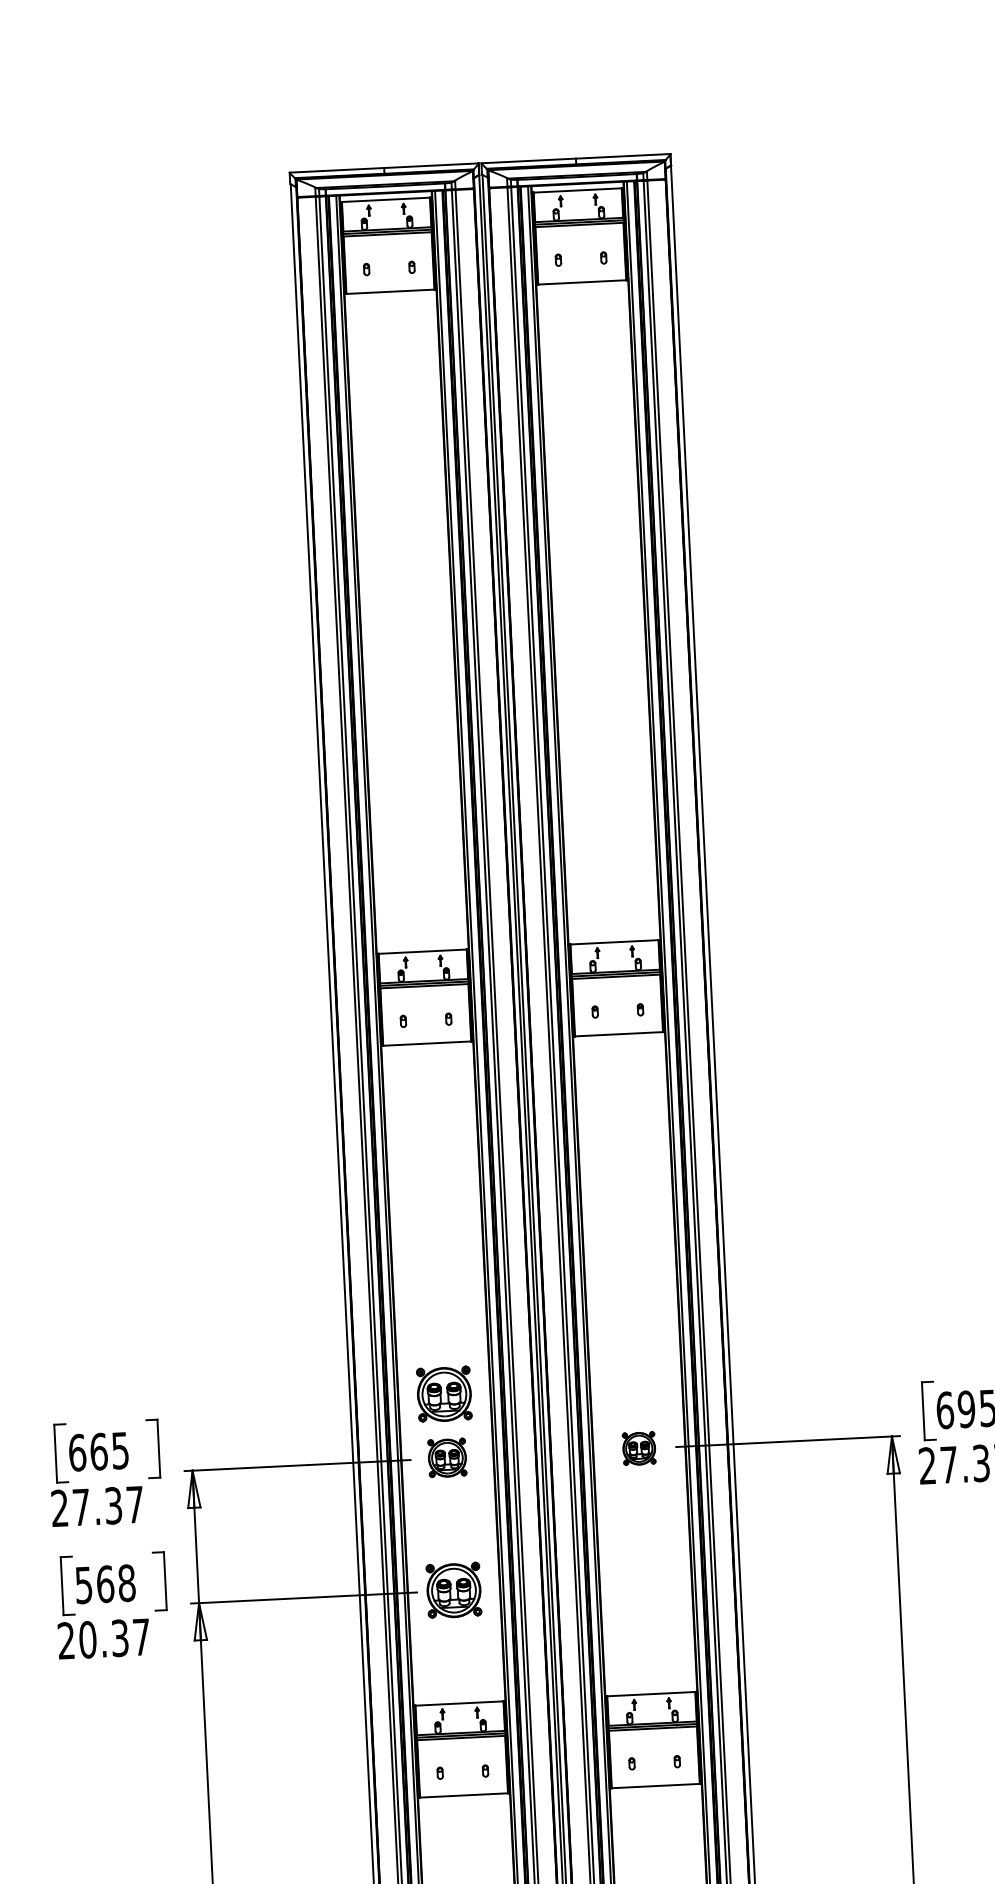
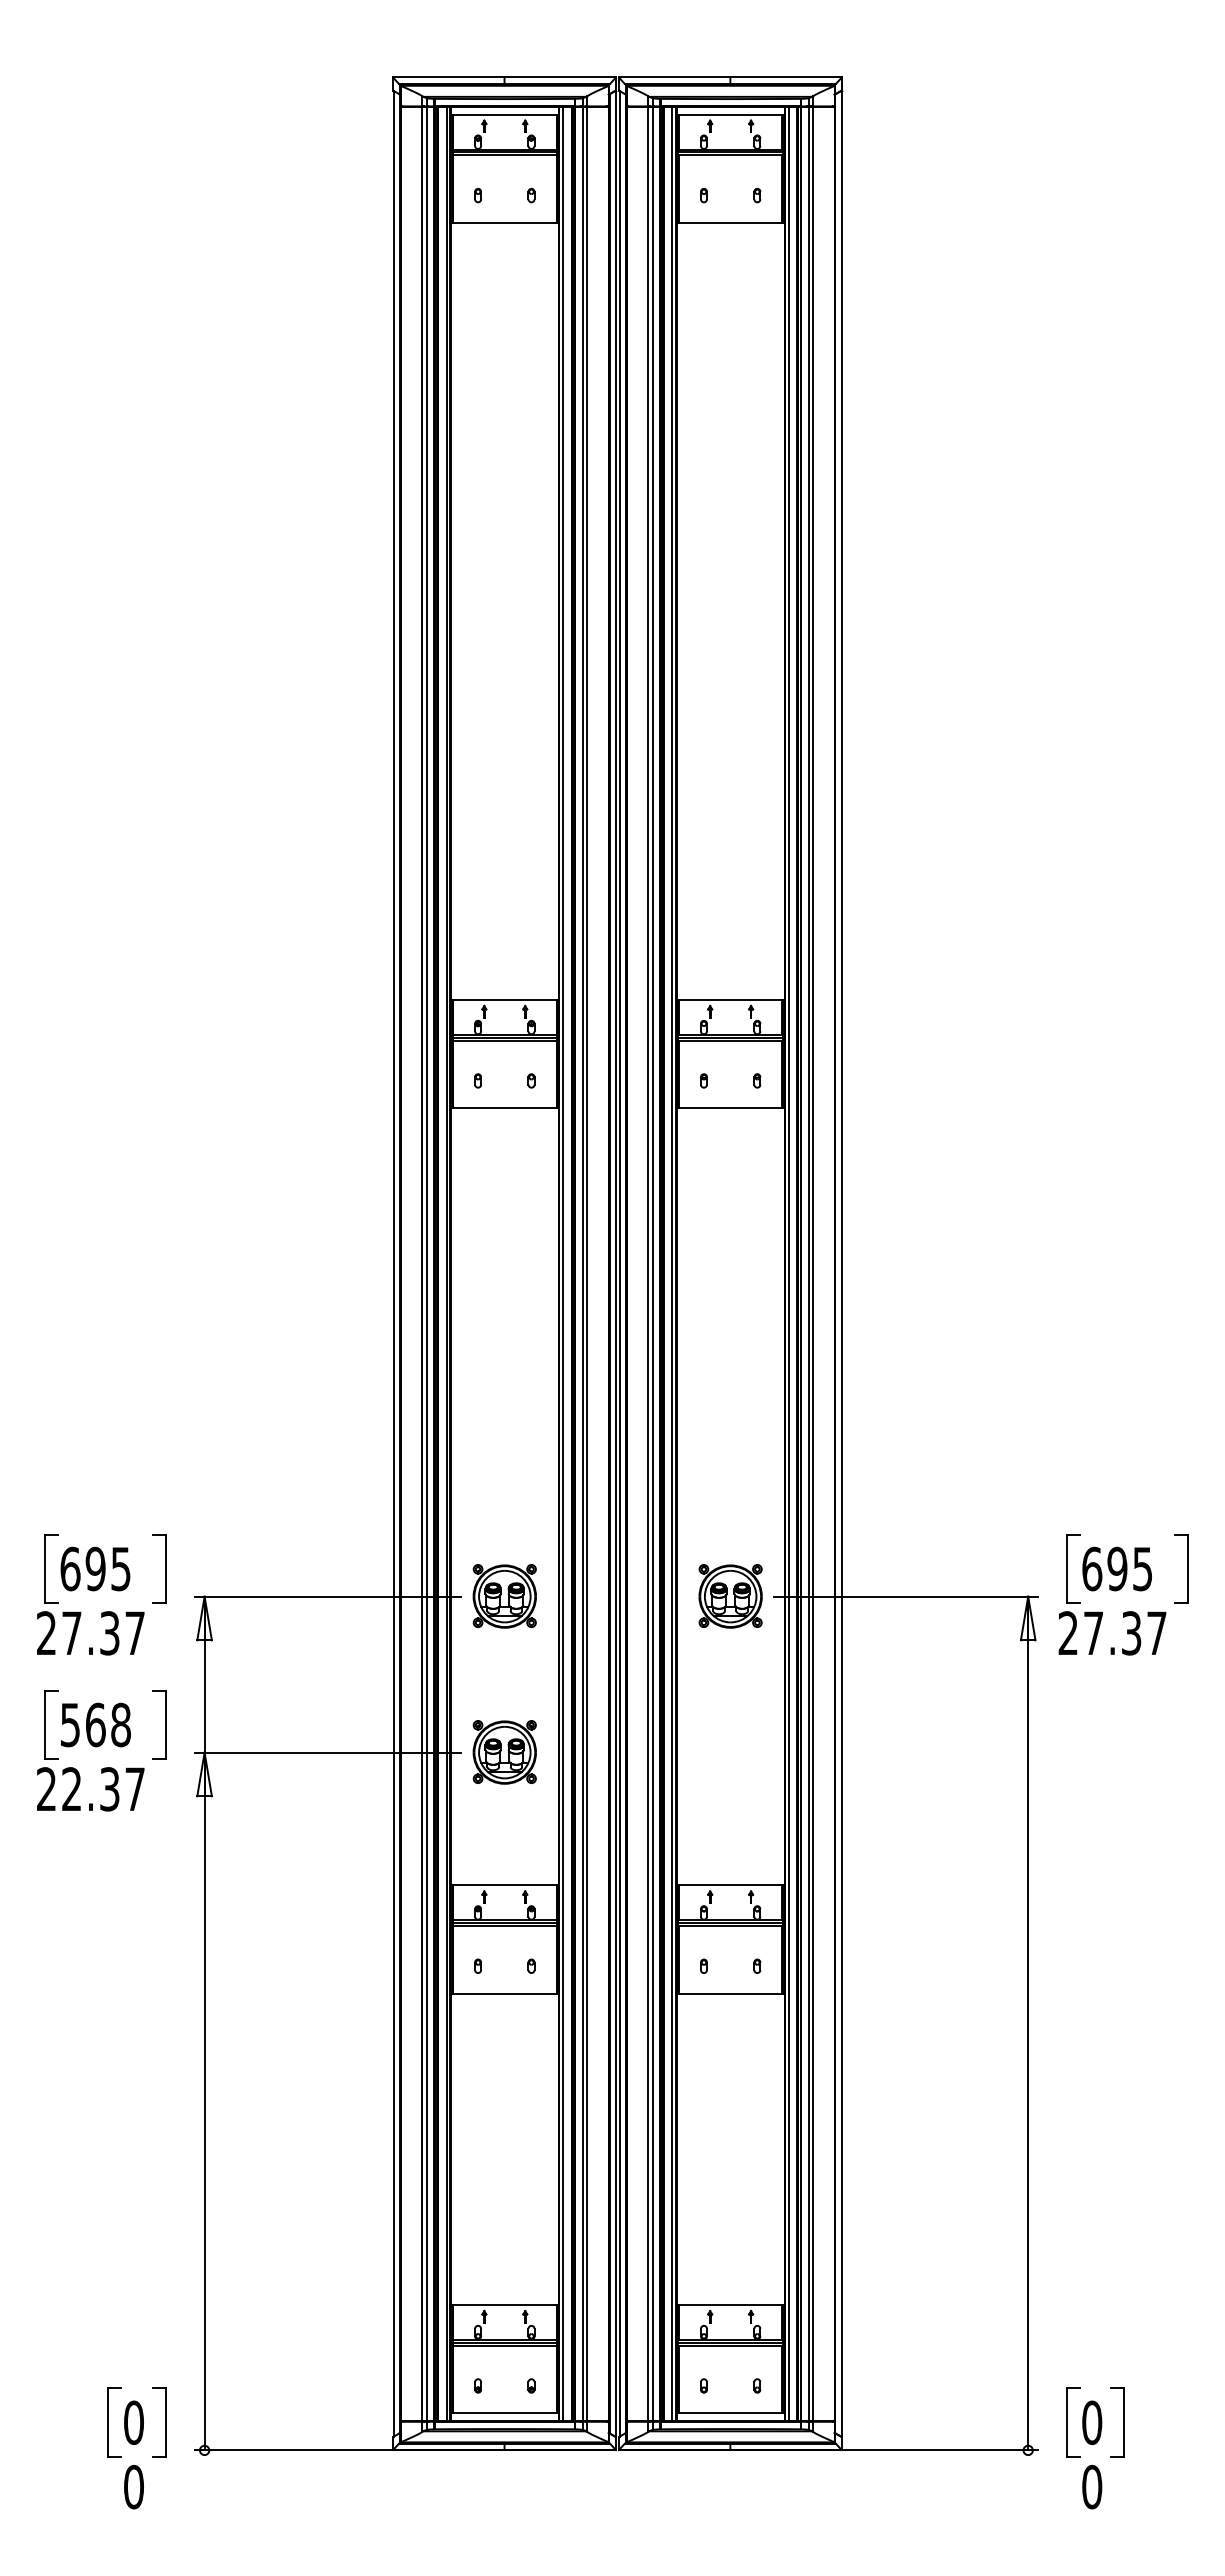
part: (444, 1394) -> (504, 1521), removed
part: (639, 1448) -> (730, 1596), size x1.67
text: (98, 1451) -> (95, 1568), 665 -> 695
part: (447, 1458) -> (504, 1596), size x1.43
text: (87, 1640) -> (71, 1789), 20.37 -> 22.37

